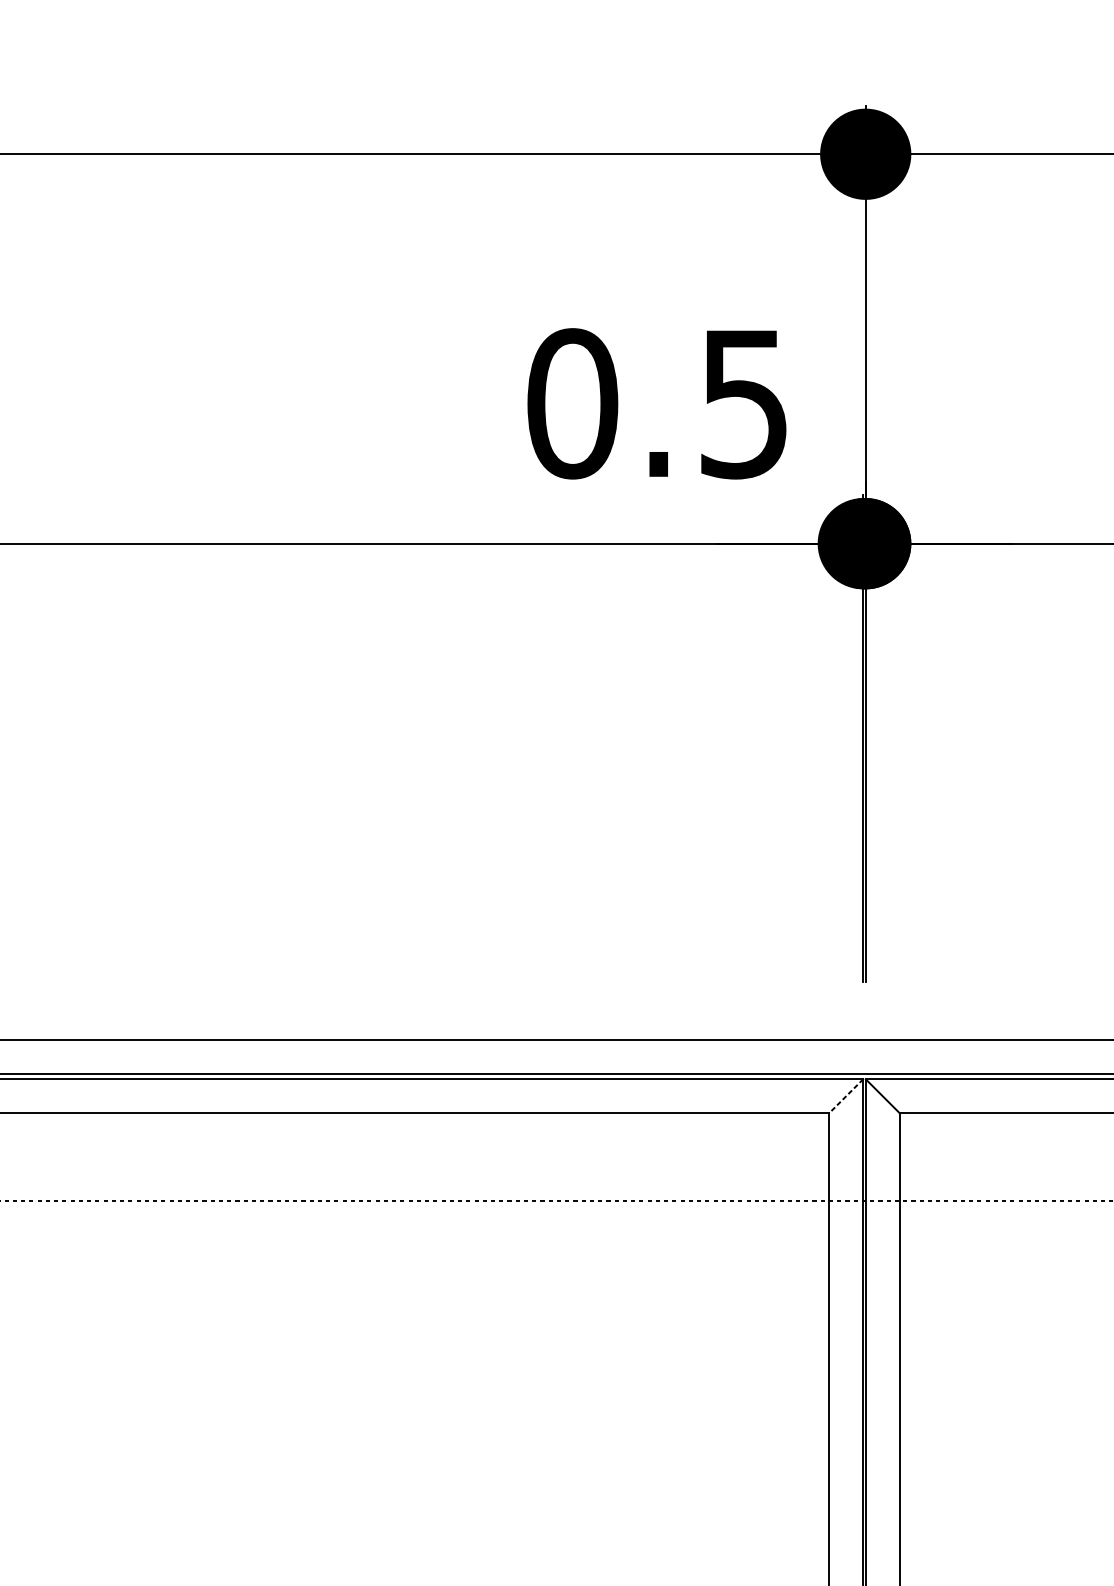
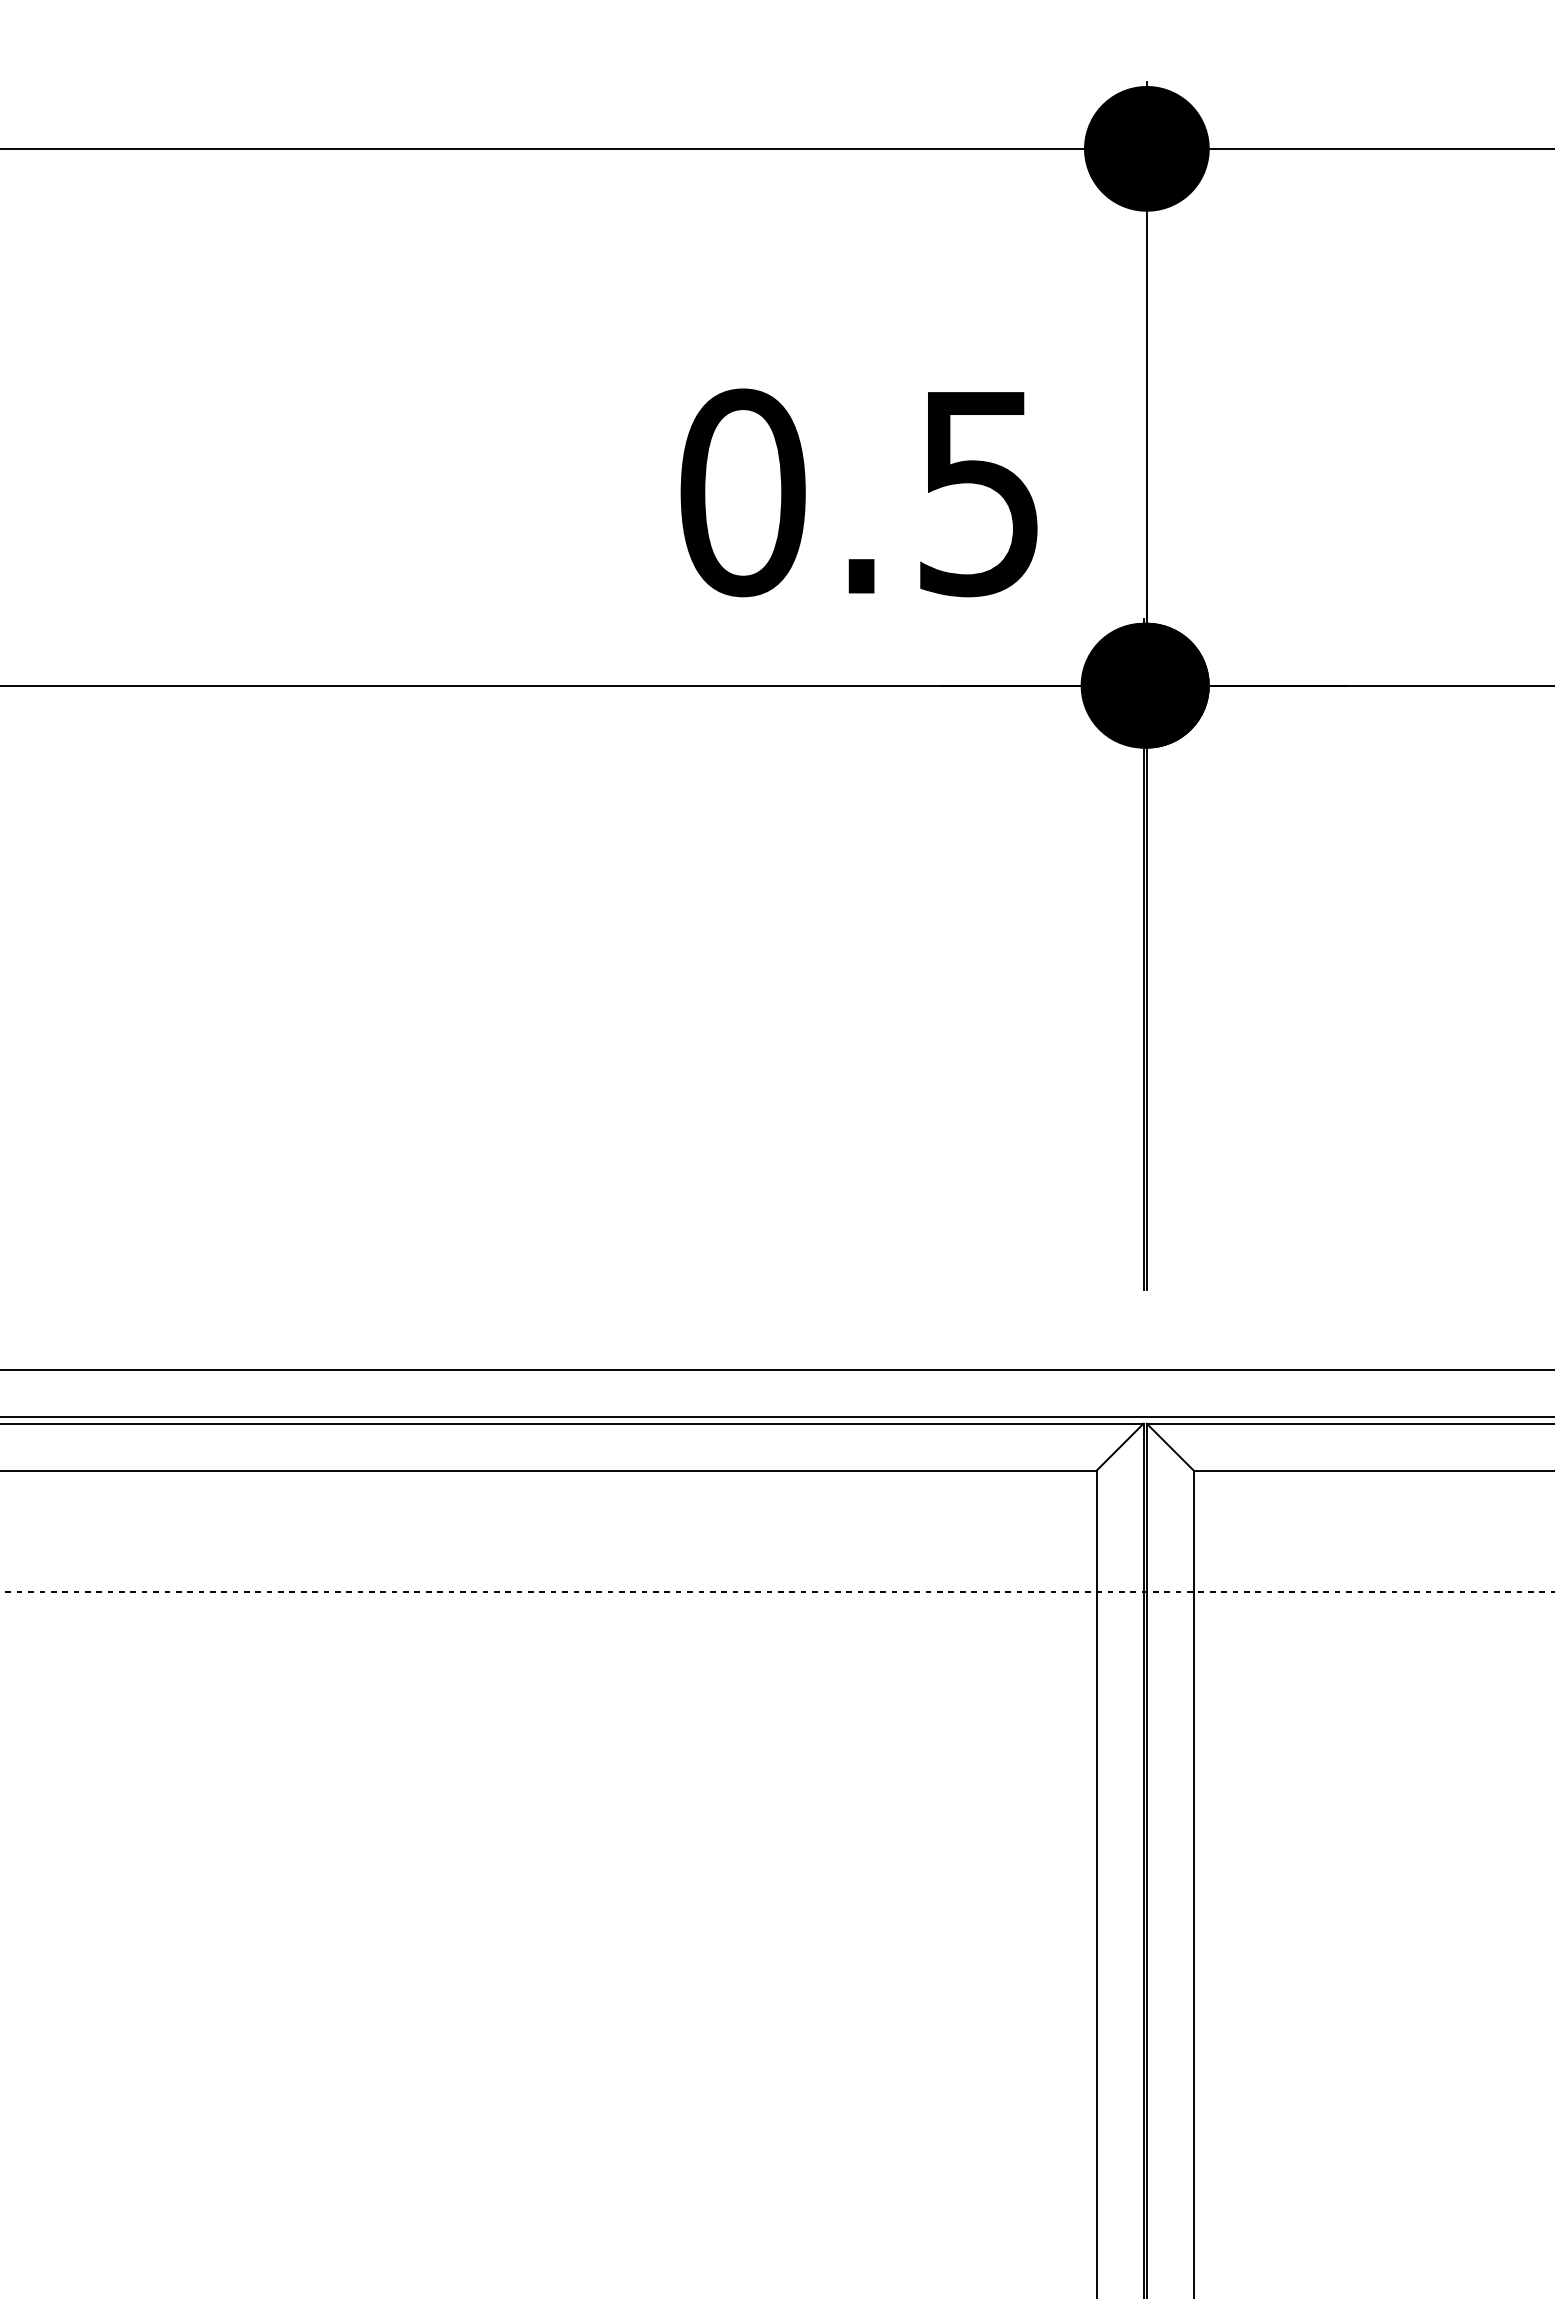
line: (845, 1096) -> (1119, 1447), dashed -> solid

